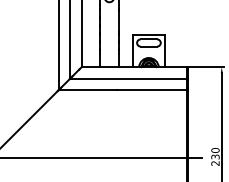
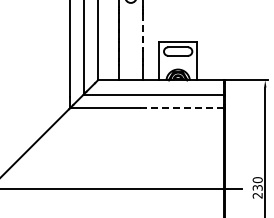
line: (119, 26) -> (142, 31), solid -> dashed
line: (151, 89) -> (181, 107), solid -> dashed

